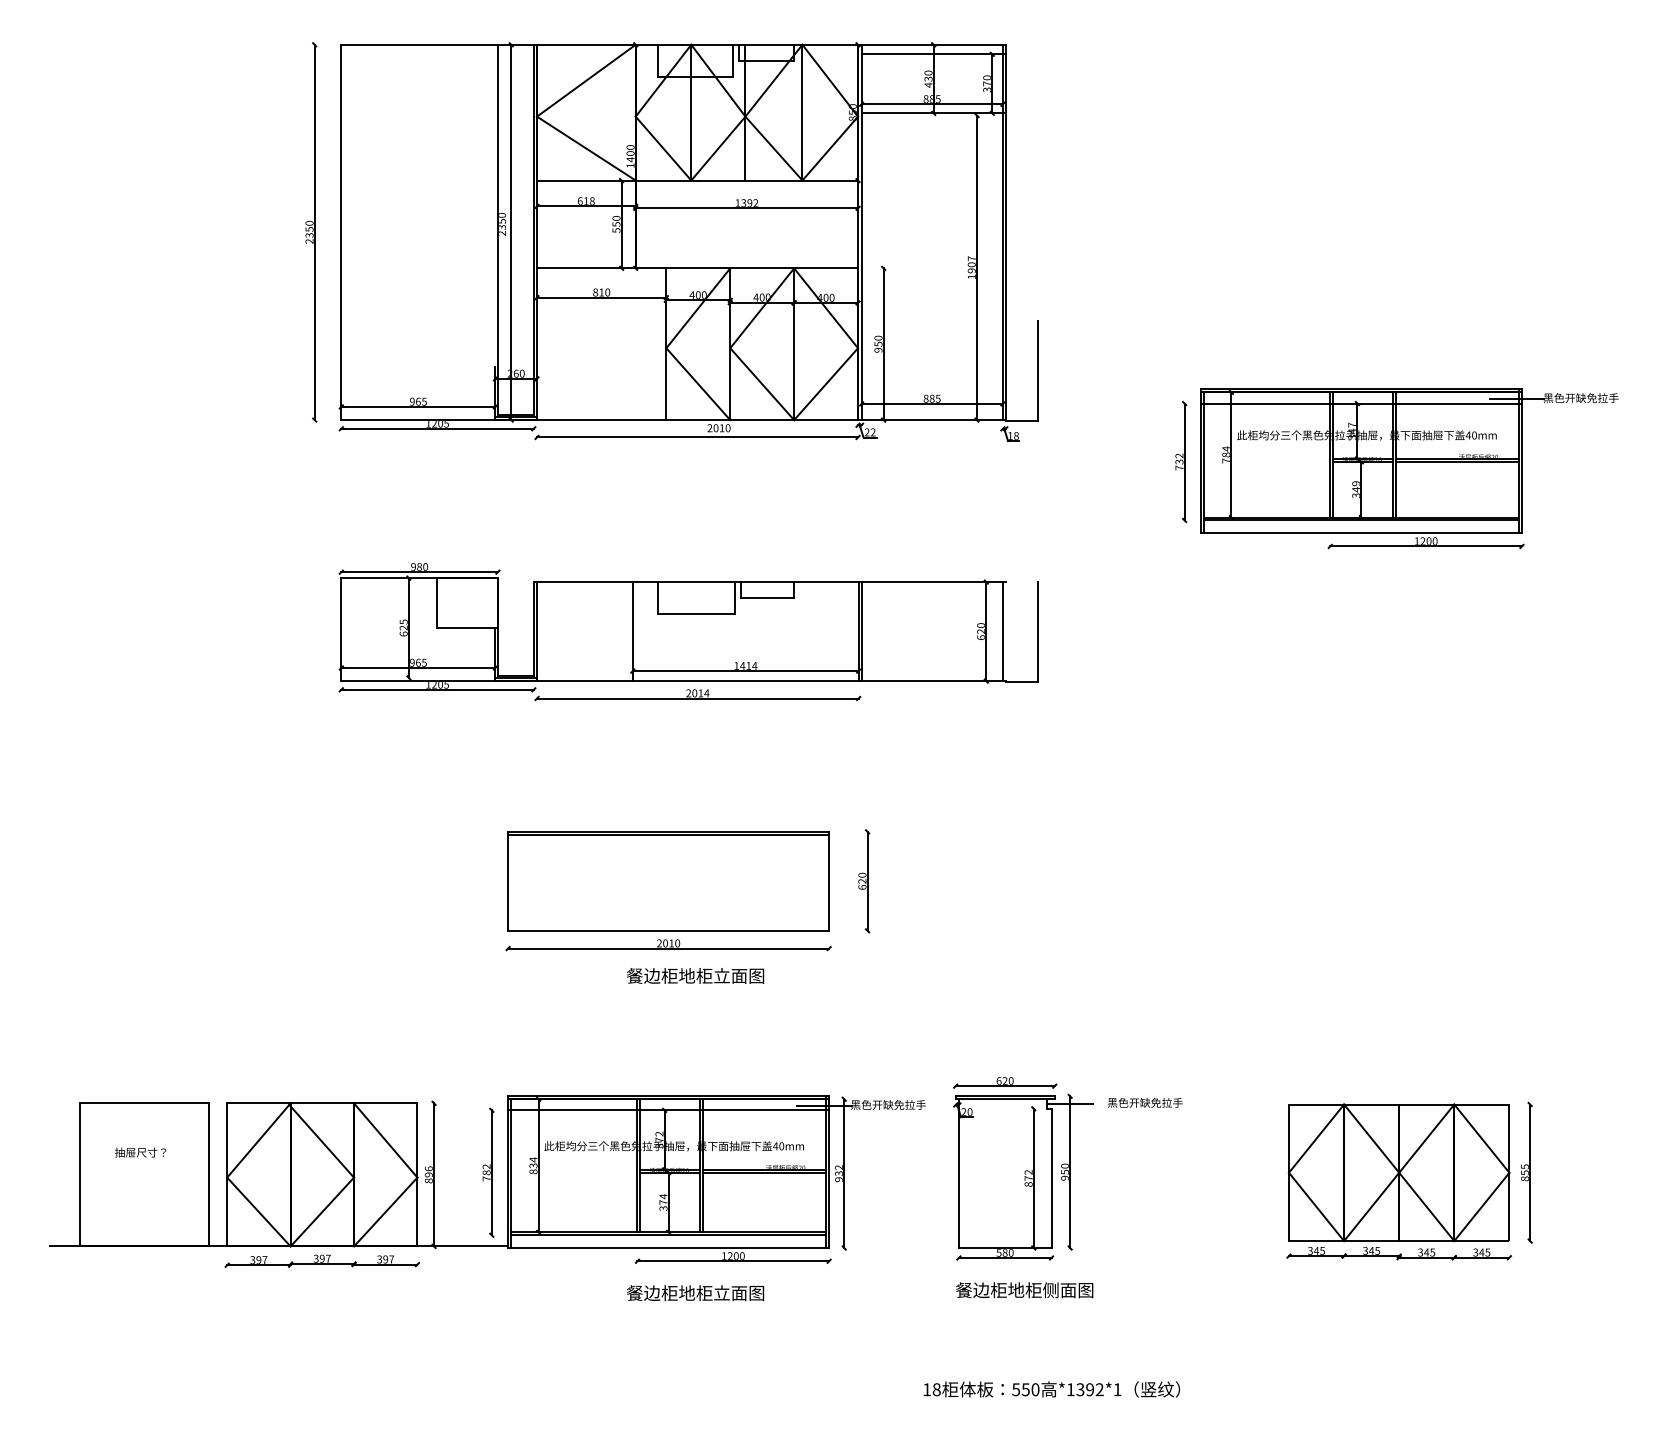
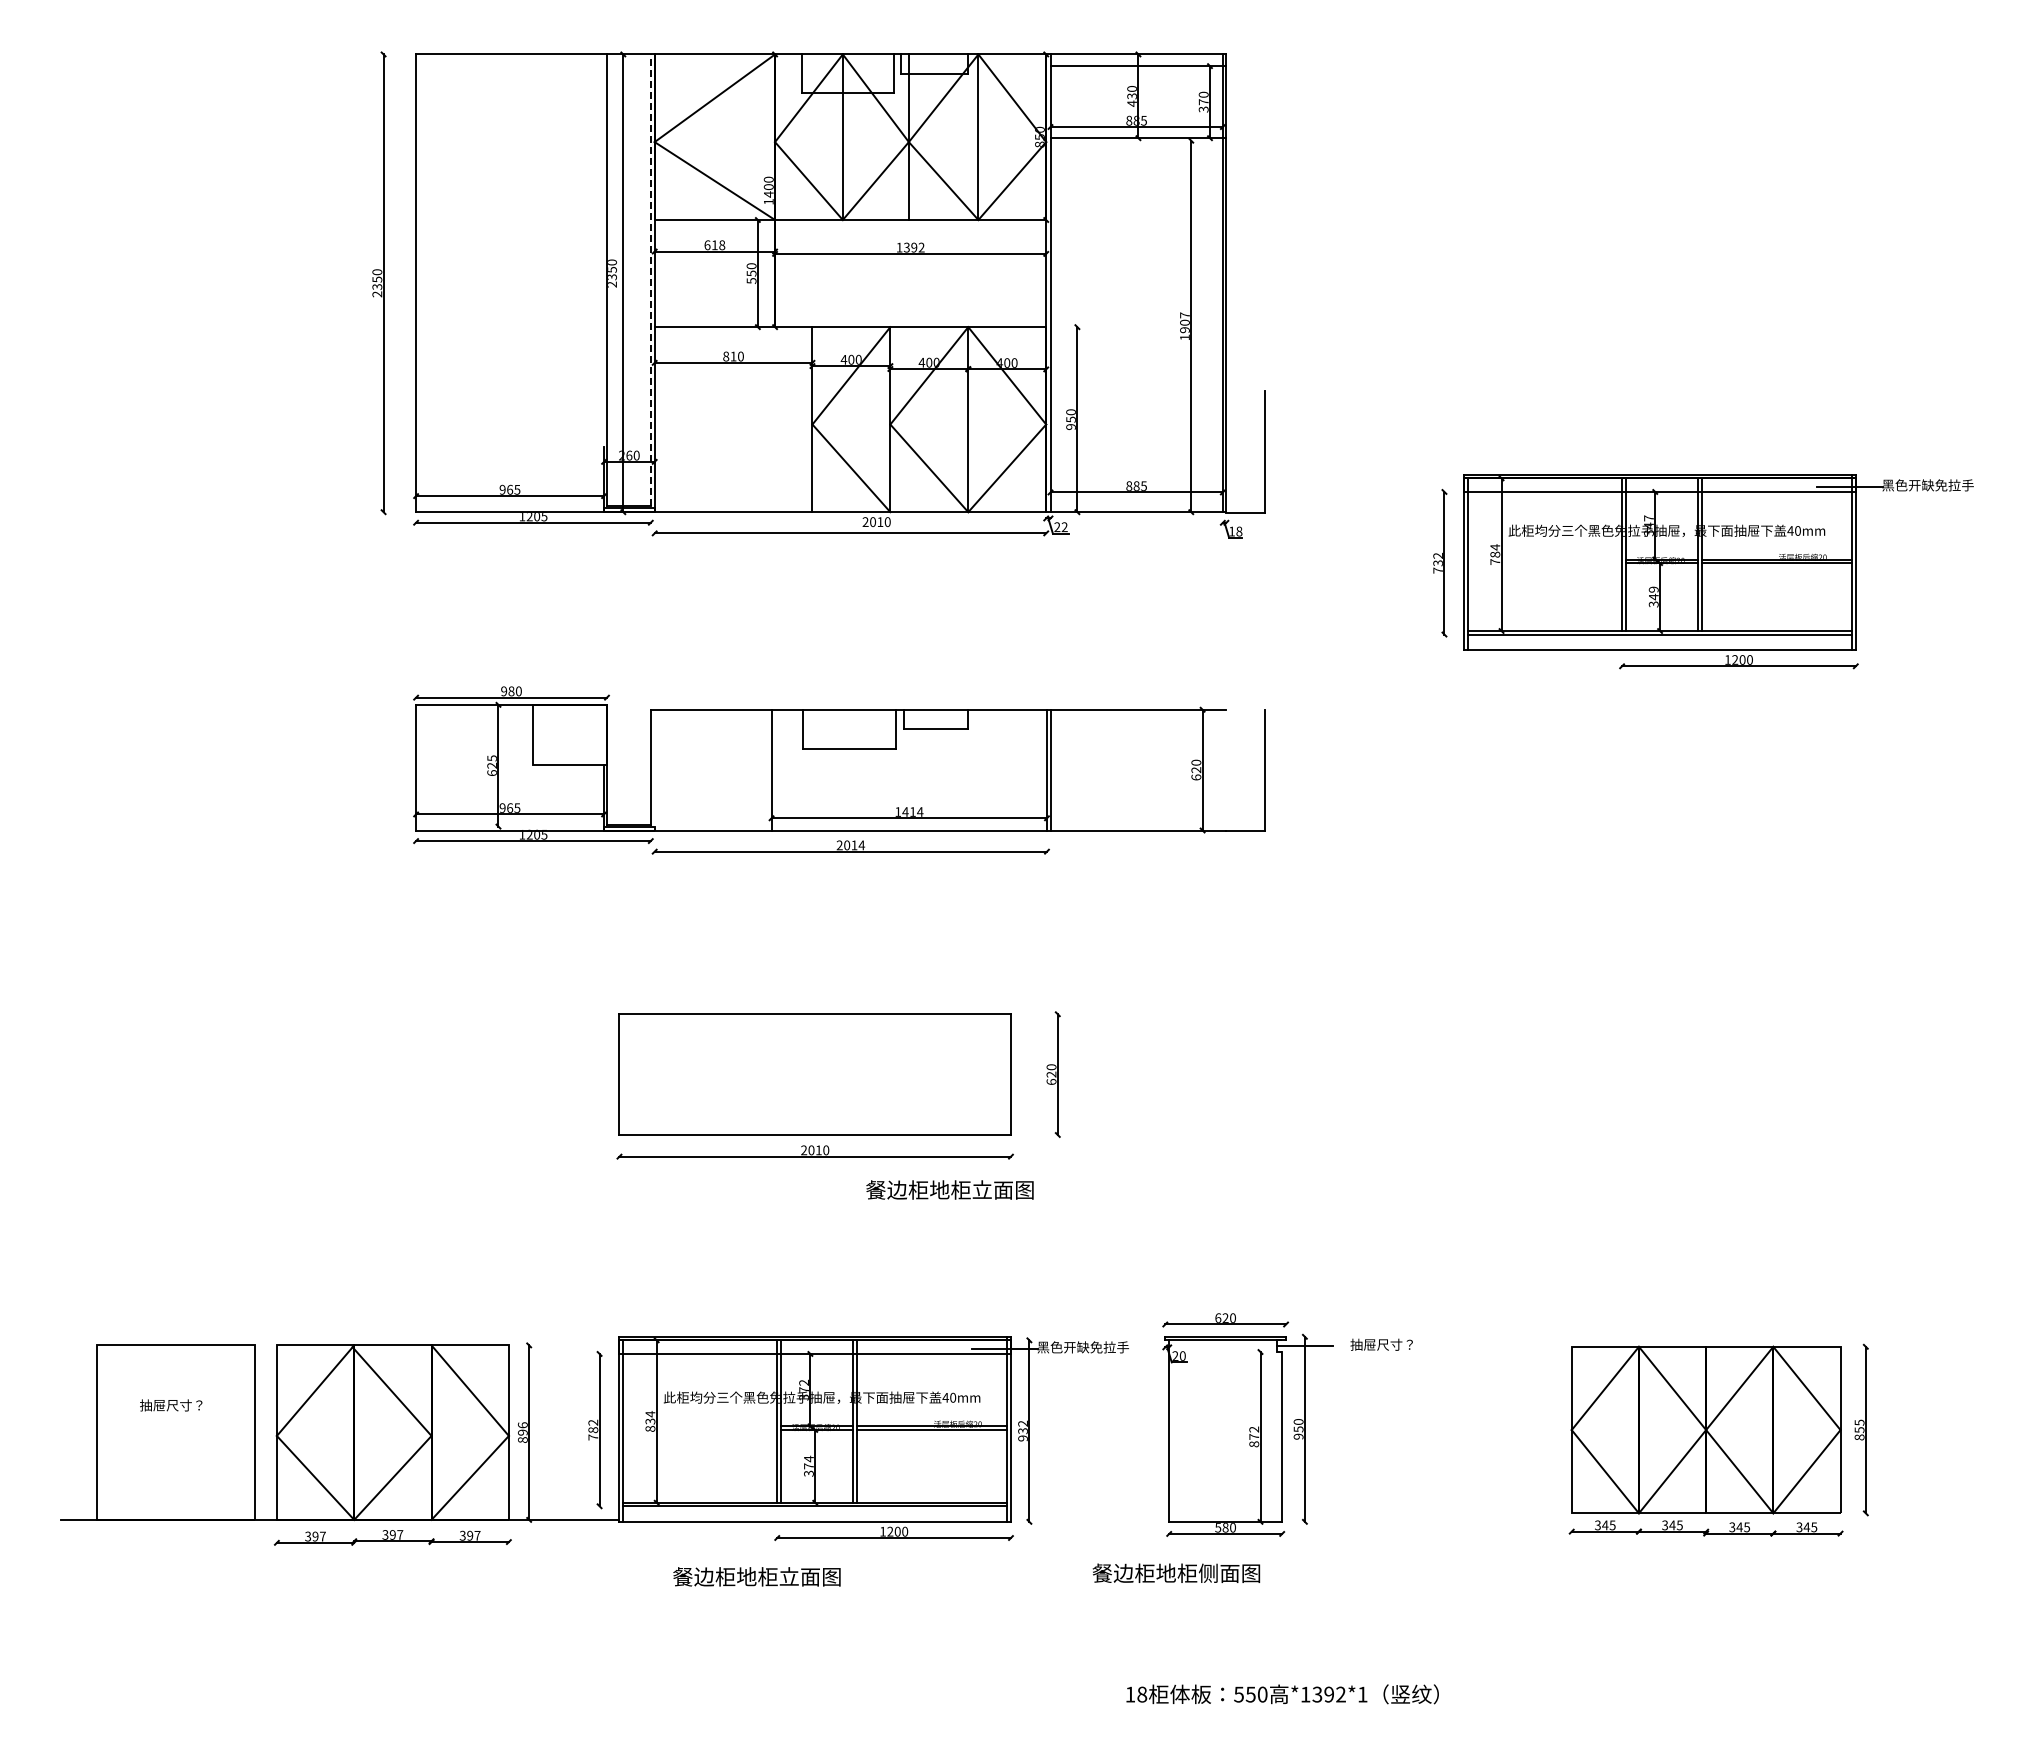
line: (533, 230) -> (650, 280), solid -> dashed
line: (536, 631) -> (654, 769), removed
line: (1002, 631) -> (1222, 769), removed
line: (668, 835) -> (814, 1018), removed
text: (695, 975) -> (949, 1189), moved
text: (1145, 1102) -> (1396, 1344), 黑色开缺免拉手 -> 抽屉尺寸？
text: (1024, 1289) -> (1176, 1572), moved
text: (695, 1292) -> (756, 1576), moved

